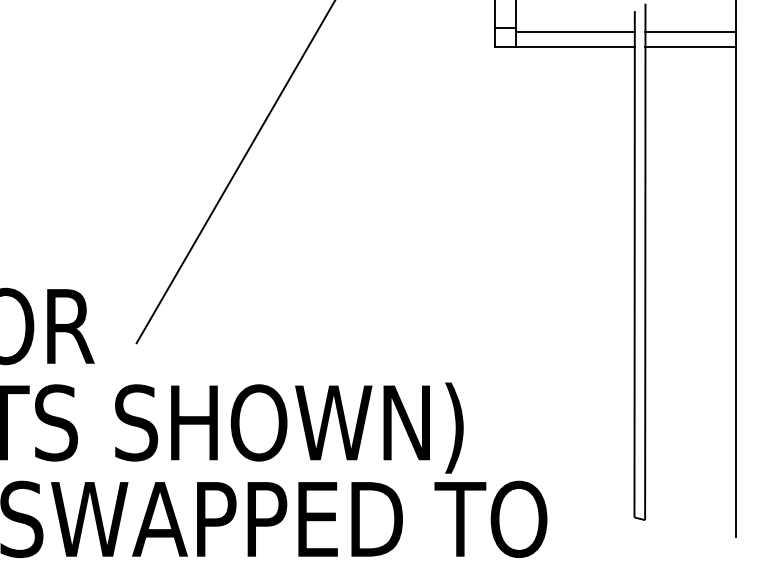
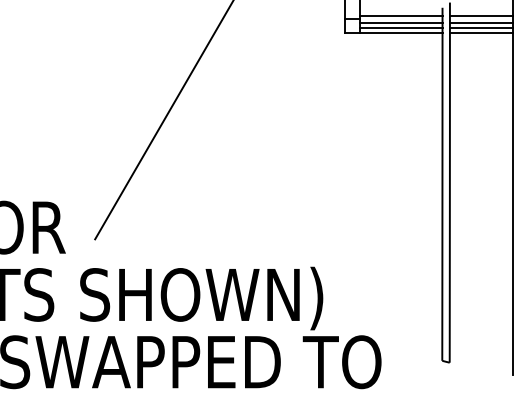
line: (574, 22) -> (400, 15), added
line: (690, 22) -> (481, 15), added
line: (574, 39) -> (400, 27), added
line: (690, 39) -> (481, 27), added

